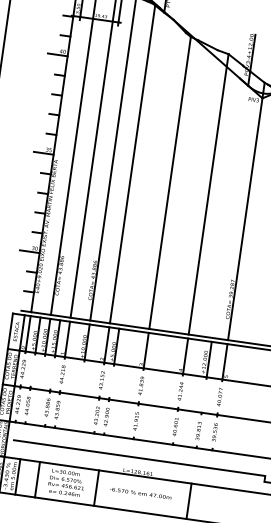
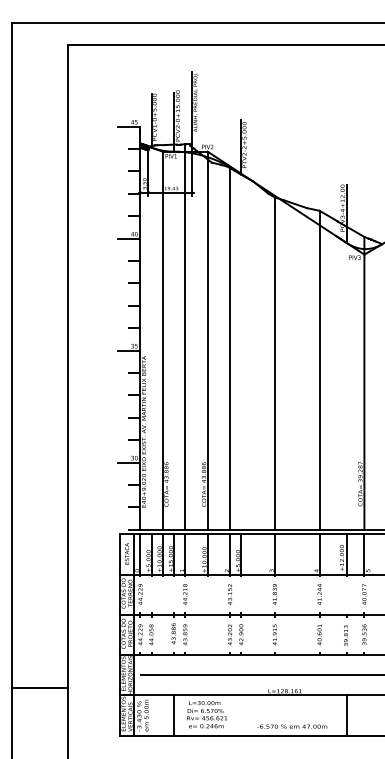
line: (17, 476) -> (151, 715), removed
line: (96, 488) -> (241, 715), removed
text: (140, 493) -> (292, 726), moved

